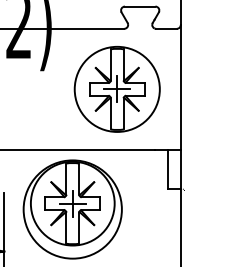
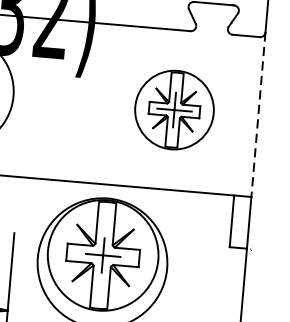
line: (180, 87) -> (258, 114), solid -> dashed
part: (116, 89) -> (173, 110), size x0.7

